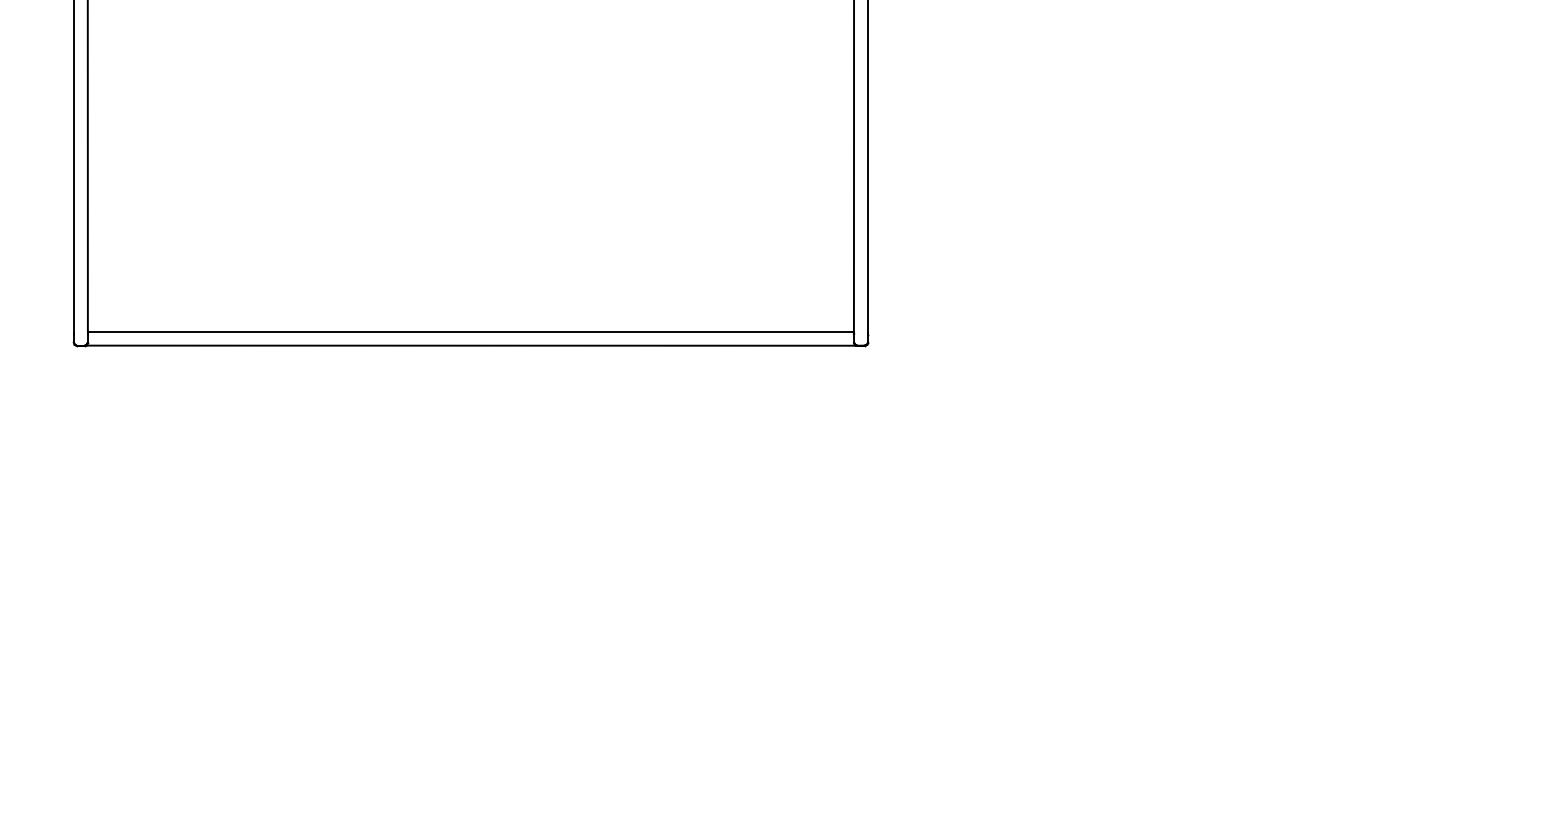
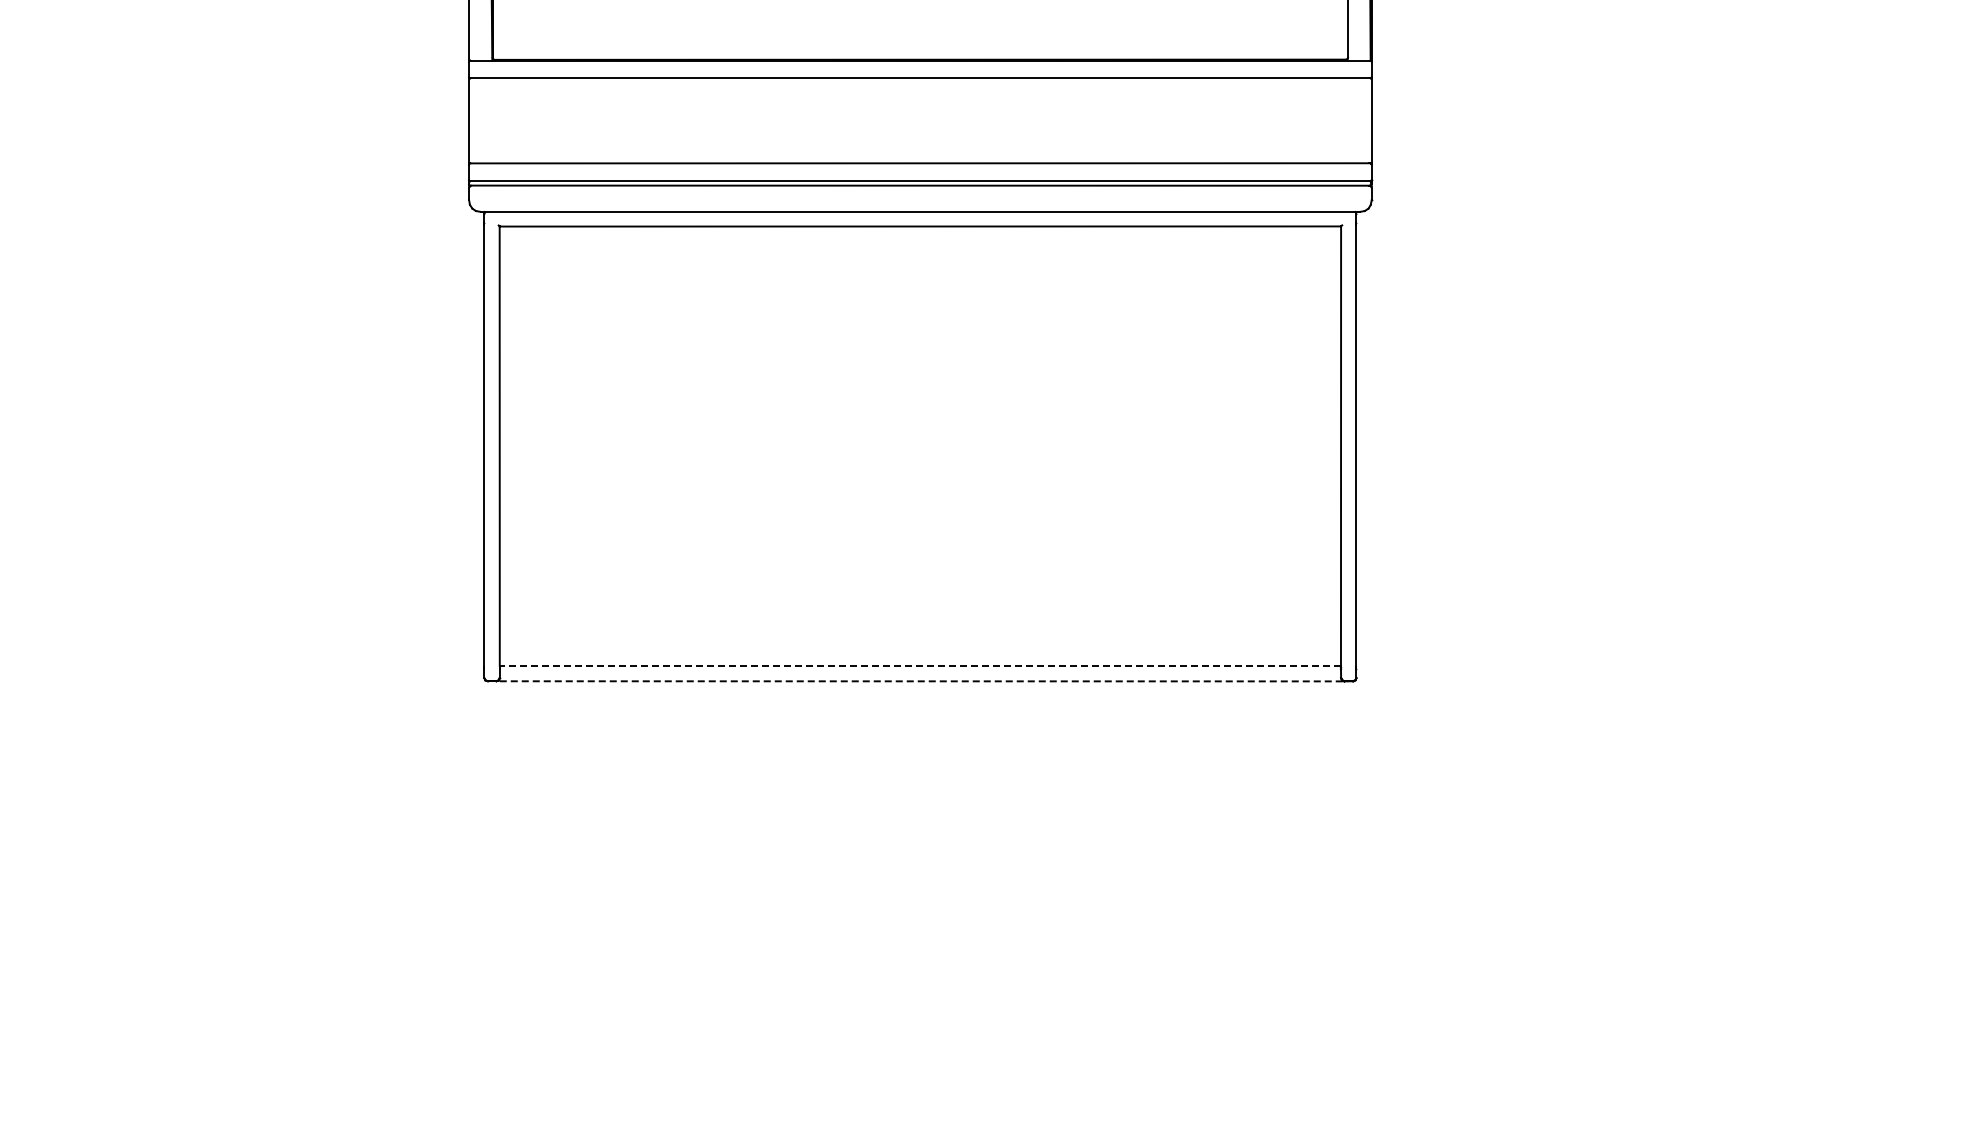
line: (470, 331) -> (919, 665), solid -> dashed
line: (470, 345) -> (919, 681), solid -> dashed

